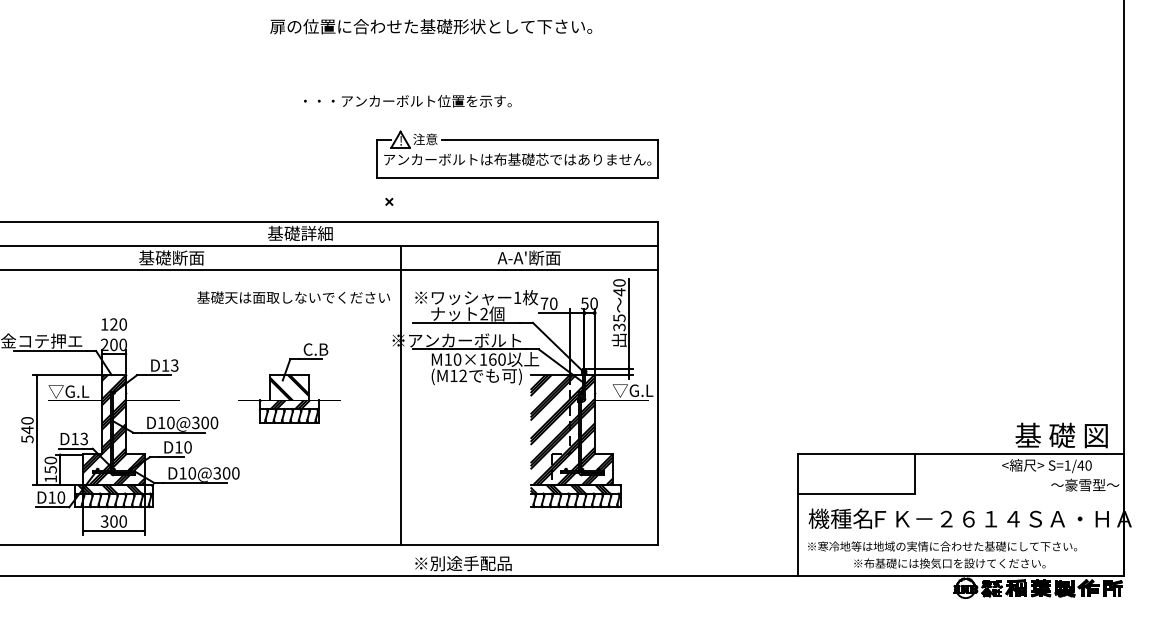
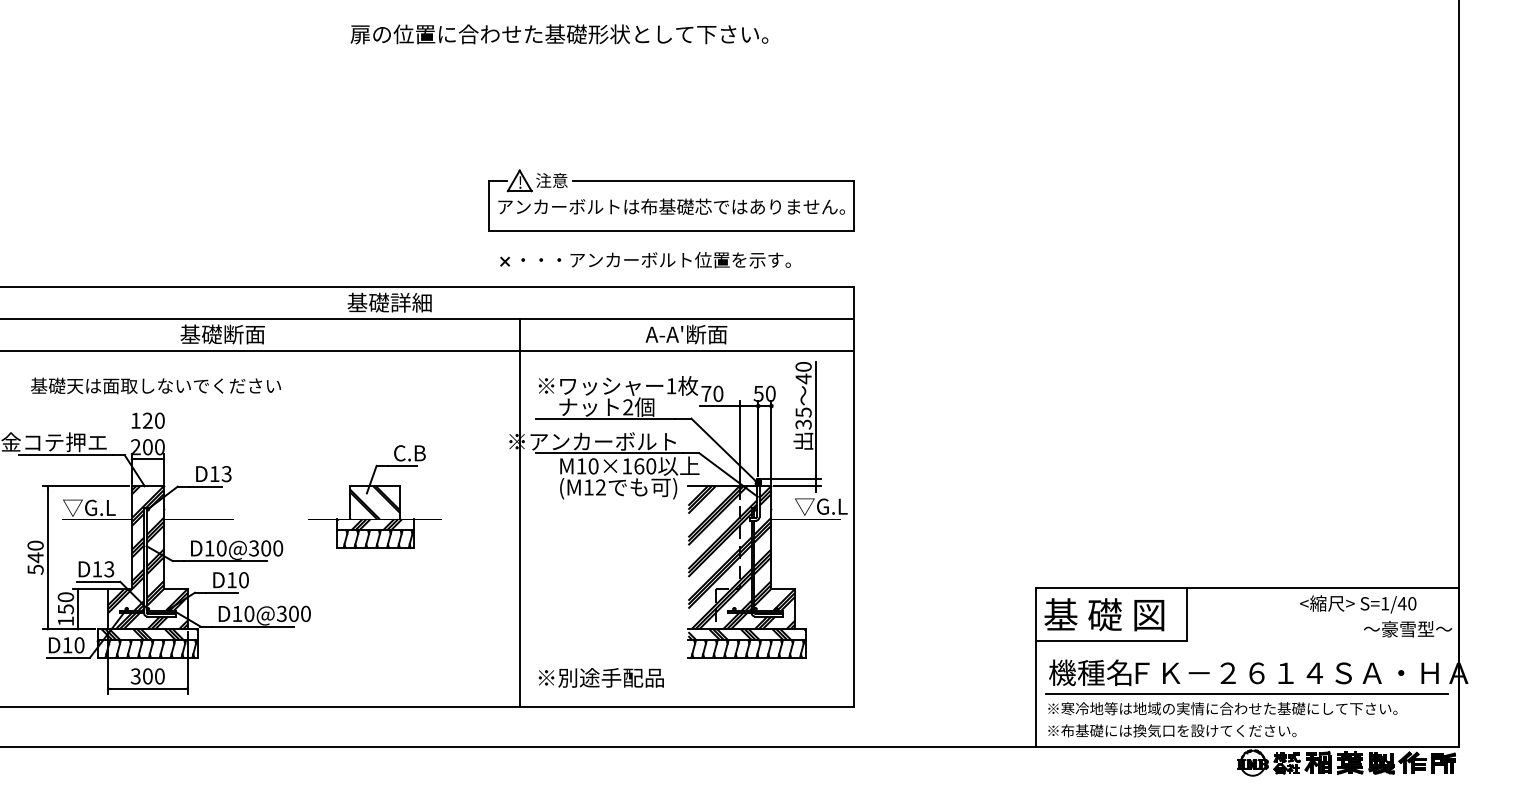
text: (407, 101) -> (655, 260), moved
text: (293, 297) -> (155, 385), moved
text: (1061, 435) -> (1104, 614), moved
line: (961, 534) -> (1247, 693), added
text: (462, 563) -> (600, 677), moved
text: (950, 563) -> (1172, 730), moved

